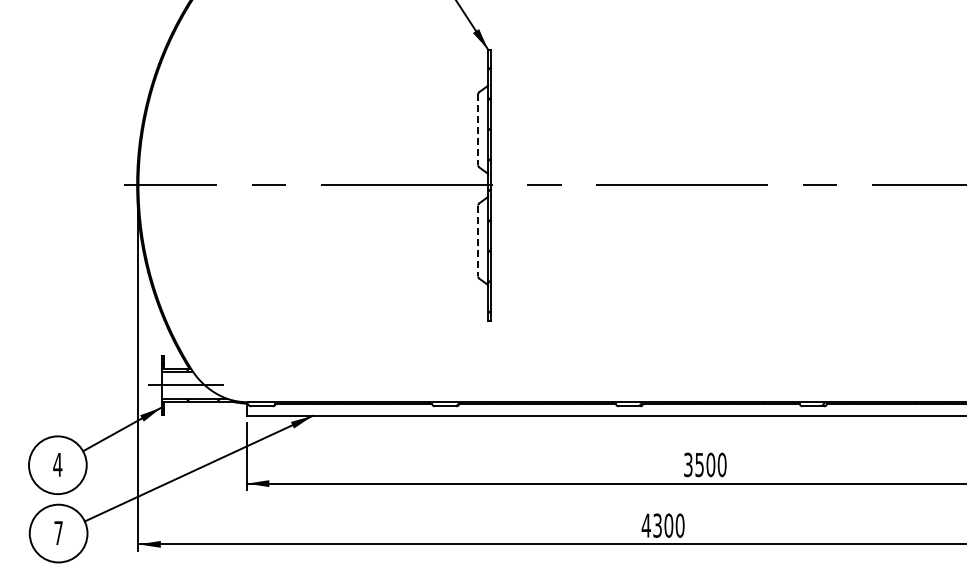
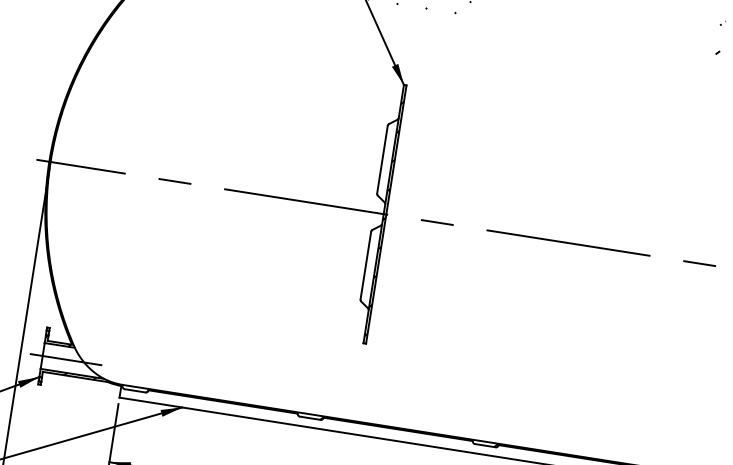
line: (478, 130) -> (382, 160), dashed -> solid
line: (478, 241) -> (366, 266), dashed -> solid

